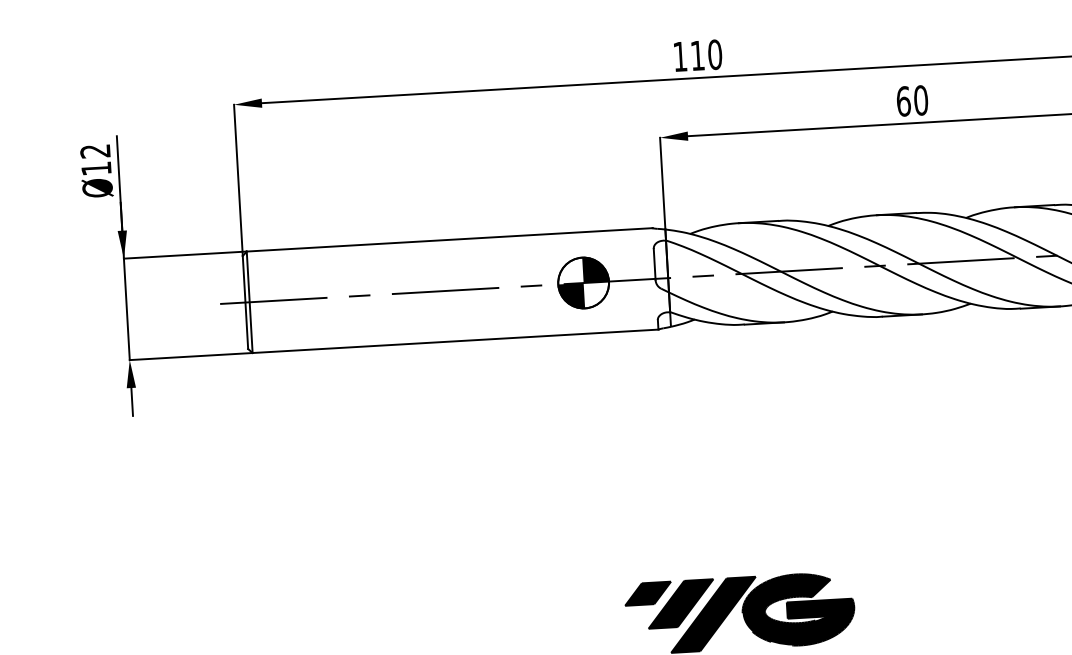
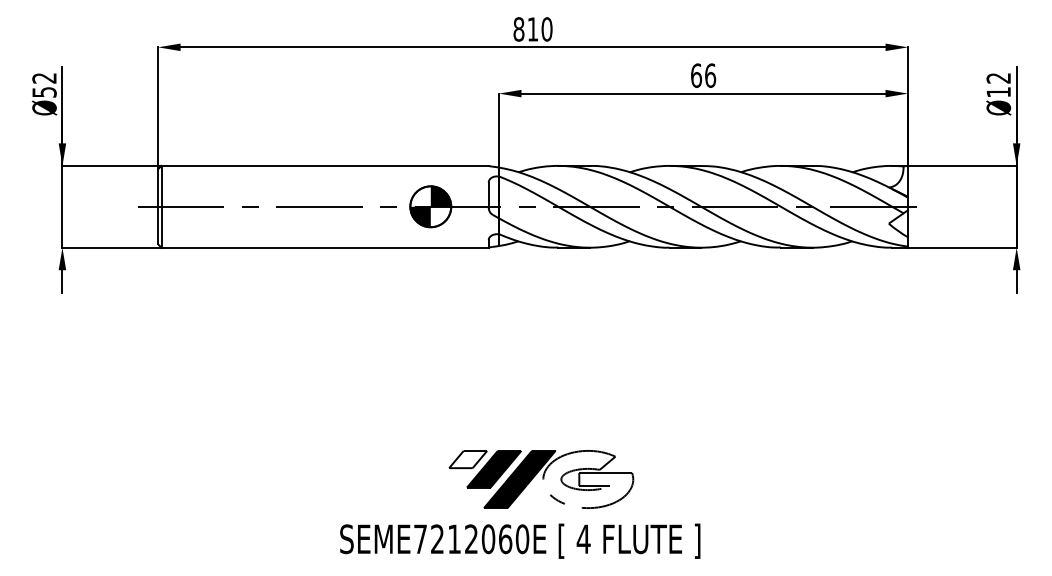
text: (679, 56) -> (518, 29), 110 -> 810
text: (921, 100) -> (710, 75), 60 -> 66
text: (96, 168) -> (44, 92), Ø12 -> Ø52
fill: (648, 593) -> (468, 459), removed
fill: (798, 609) -> (588, 479), removed

